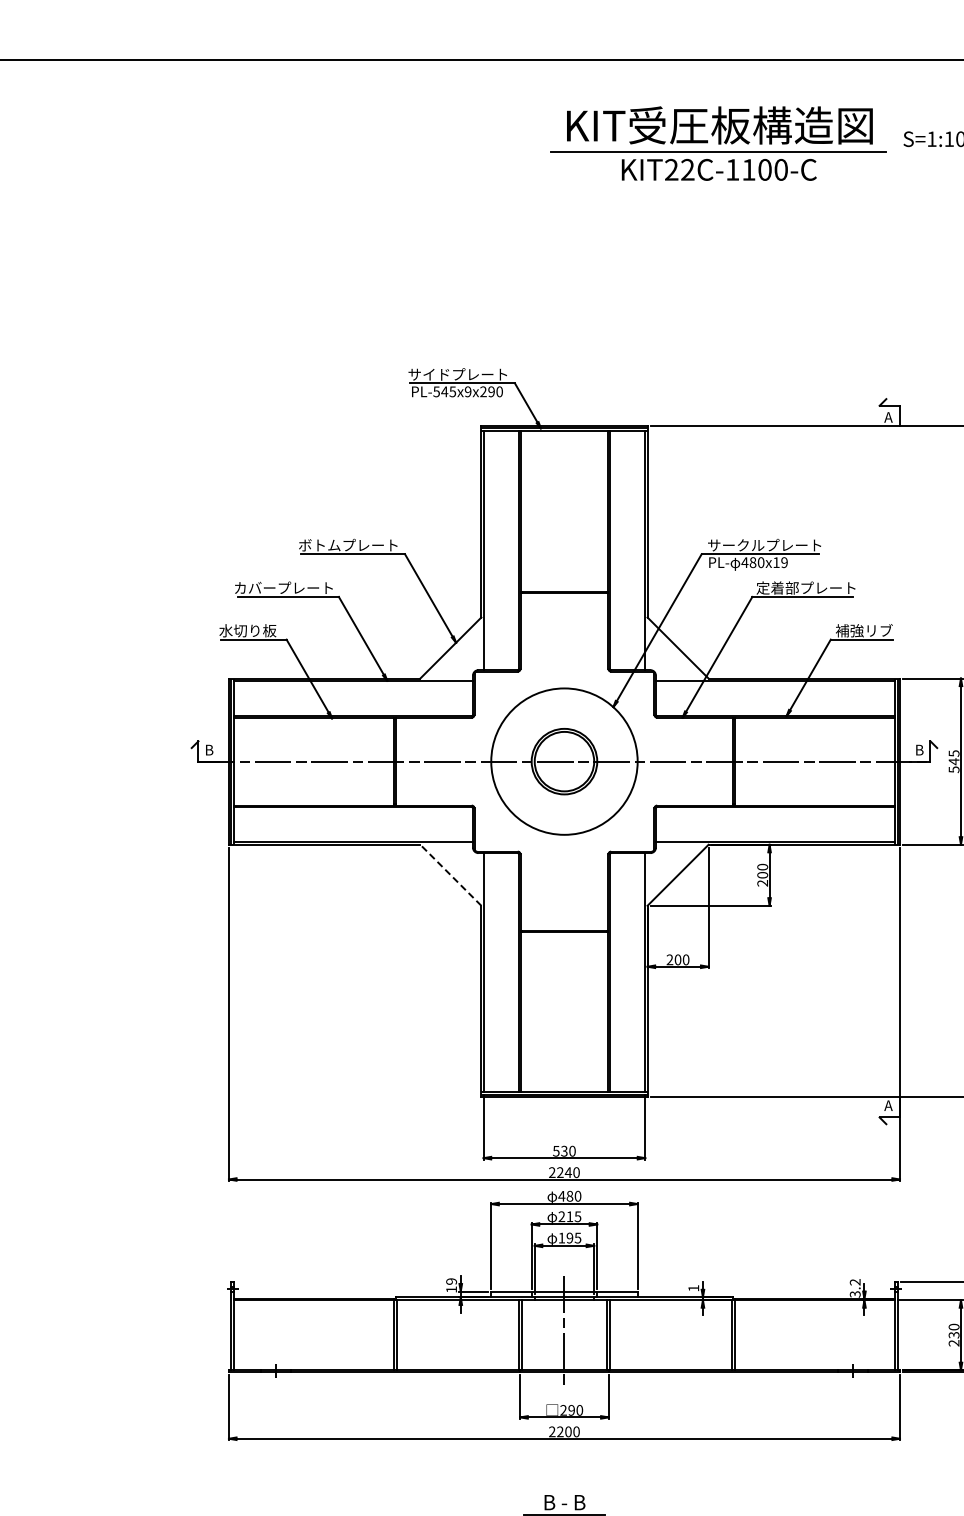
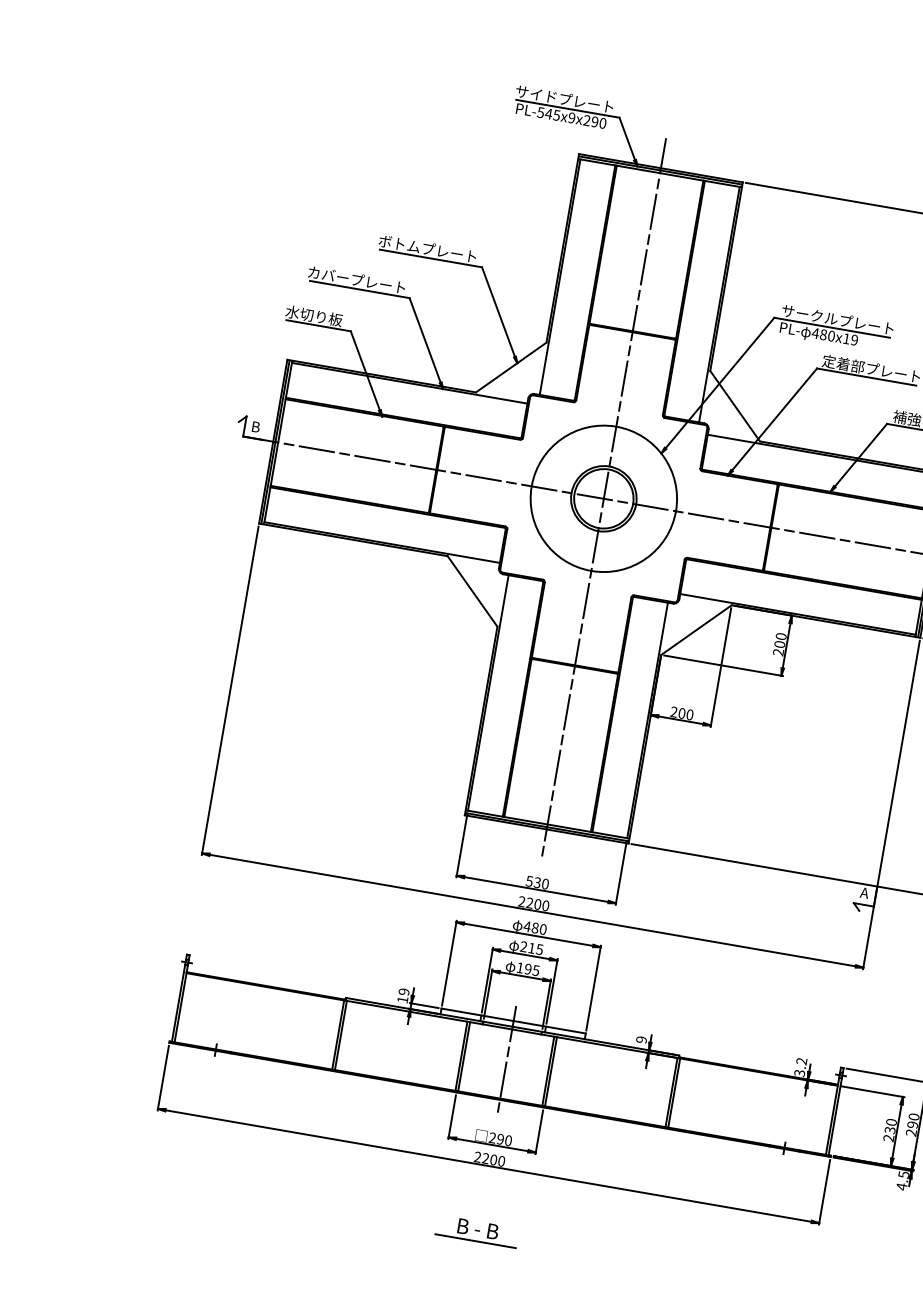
line: (564, 761) -> (603, 498), added
line: (450, 874) -> (472, 590), dashed -> solid
text: (568, 1172) -> (537, 904), 2240 -> 2200
text: (693, 1288) -> (641, 1039), 1 -> 9

